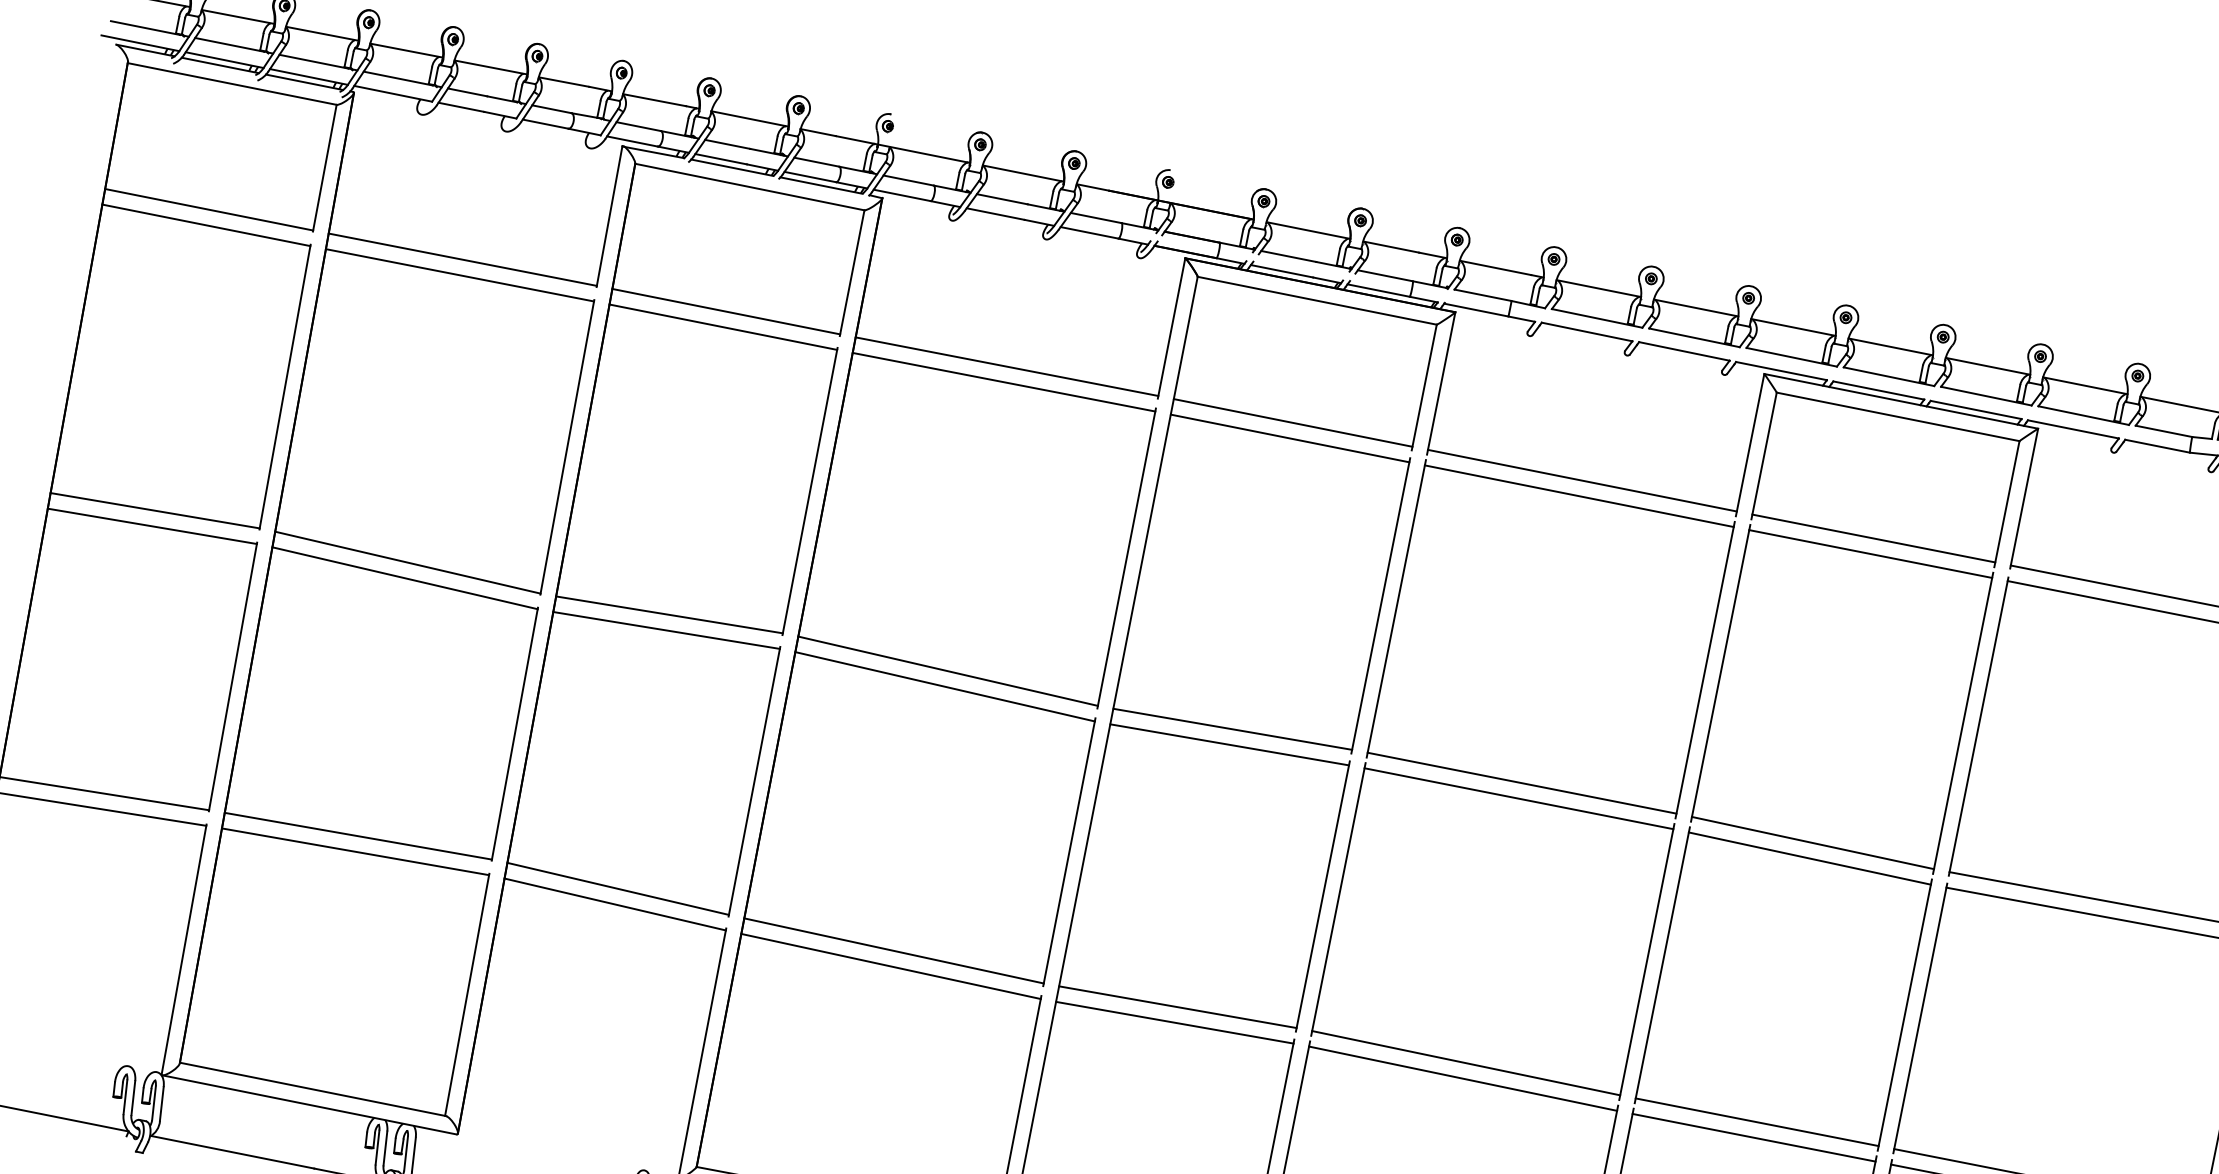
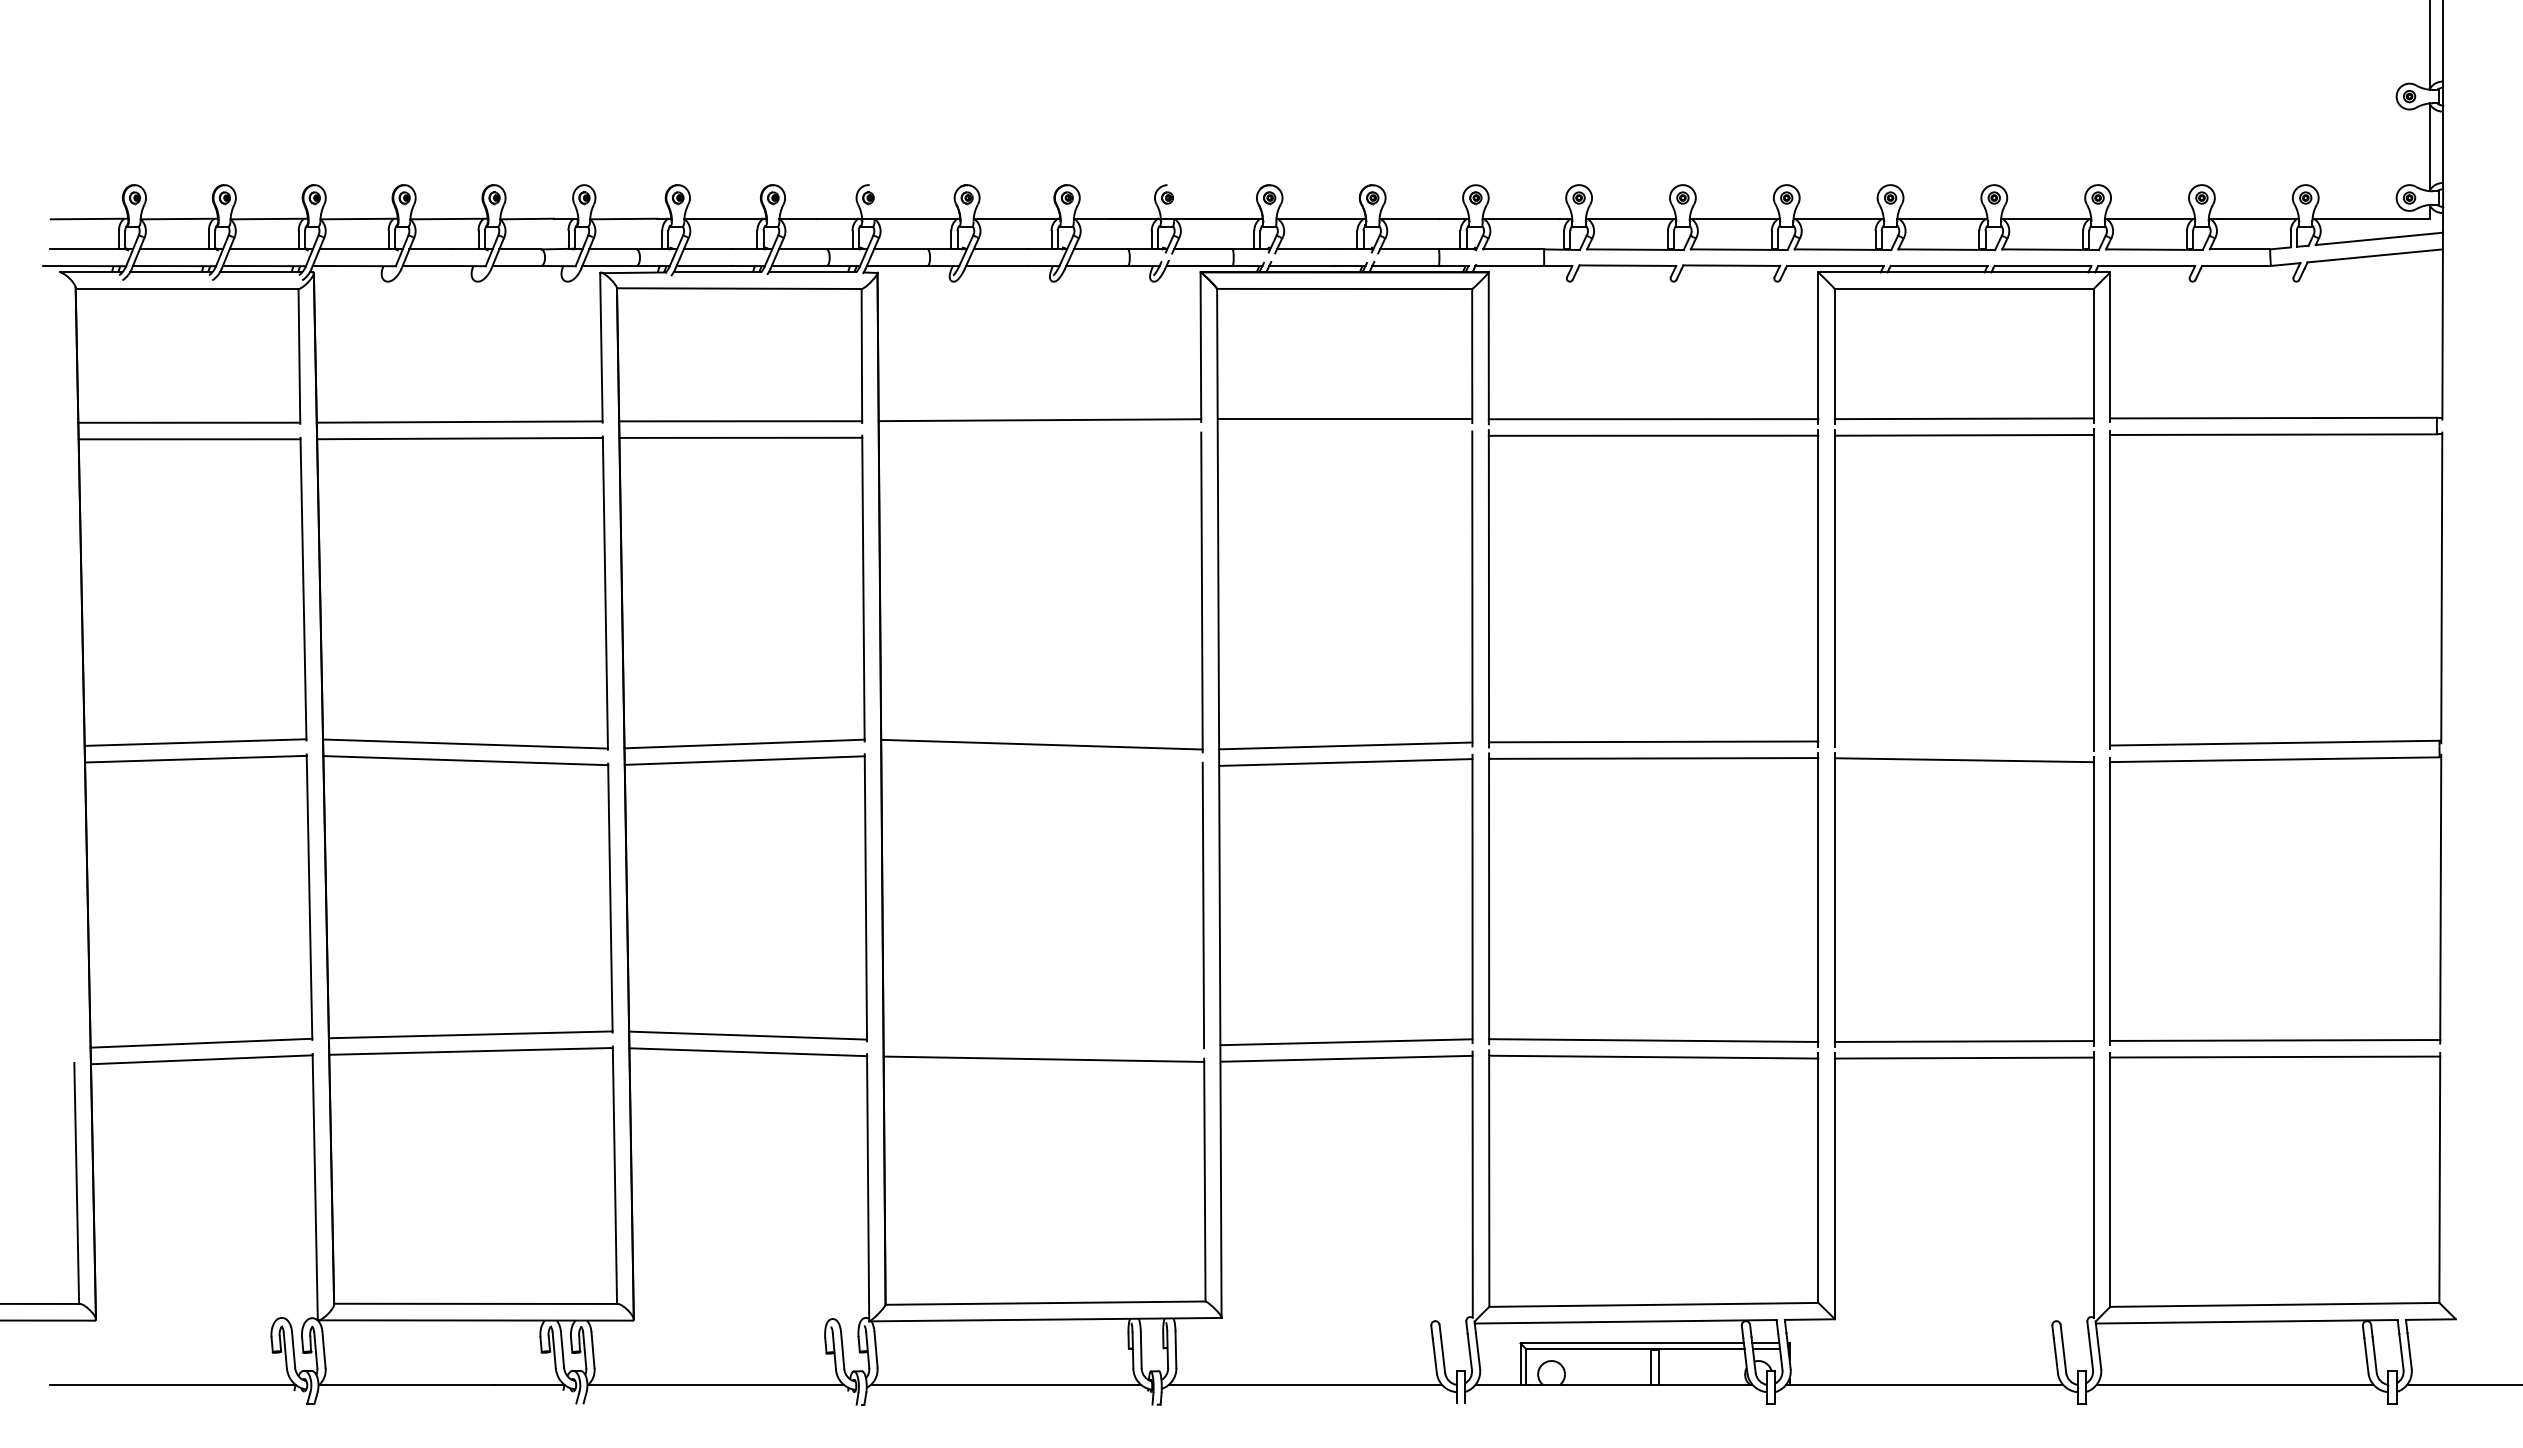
line: (1003, 381) -> (1039, 436), removed
line: (1289, 438) -> (1344, 435), removed
line: (944, 686) -> (1041, 761), removed
line: (1812, 842) -> (1963, 743), removed
line: (893, 950) -> (1043, 1042), removed

